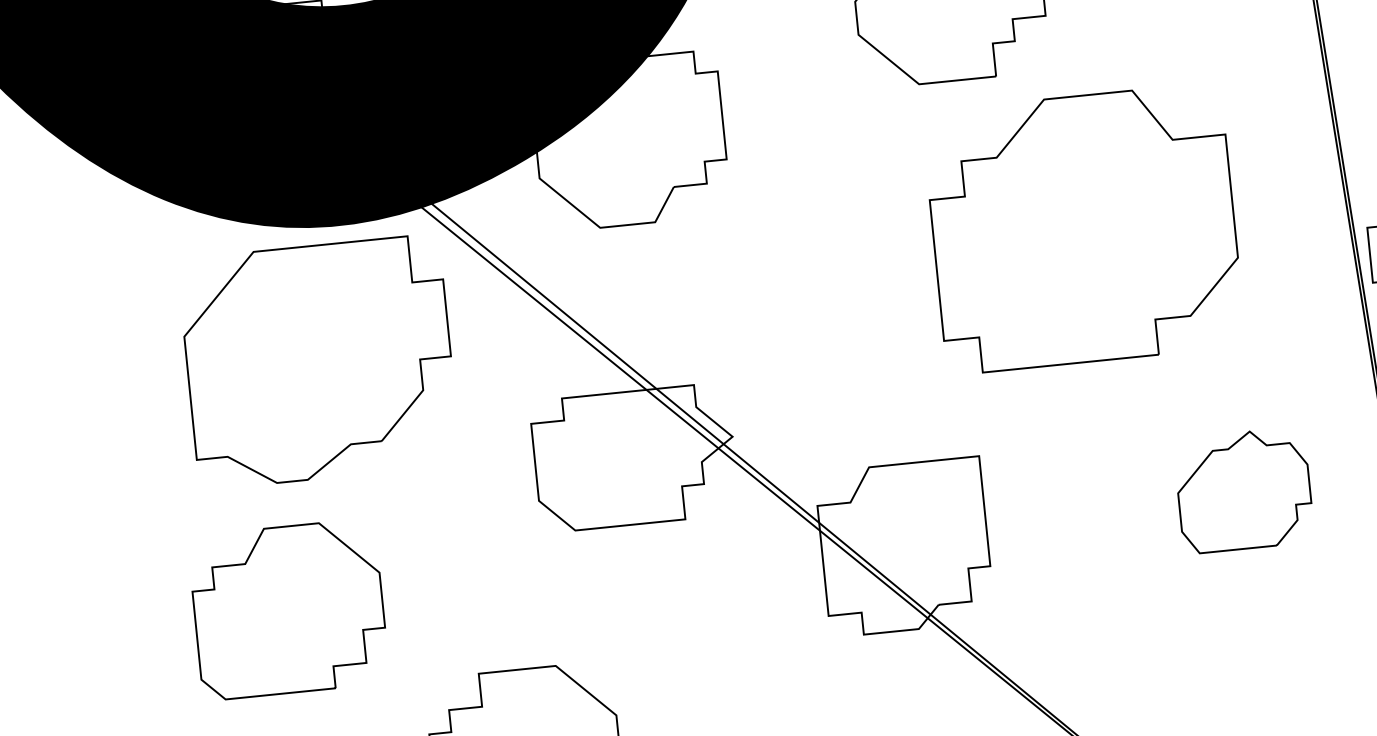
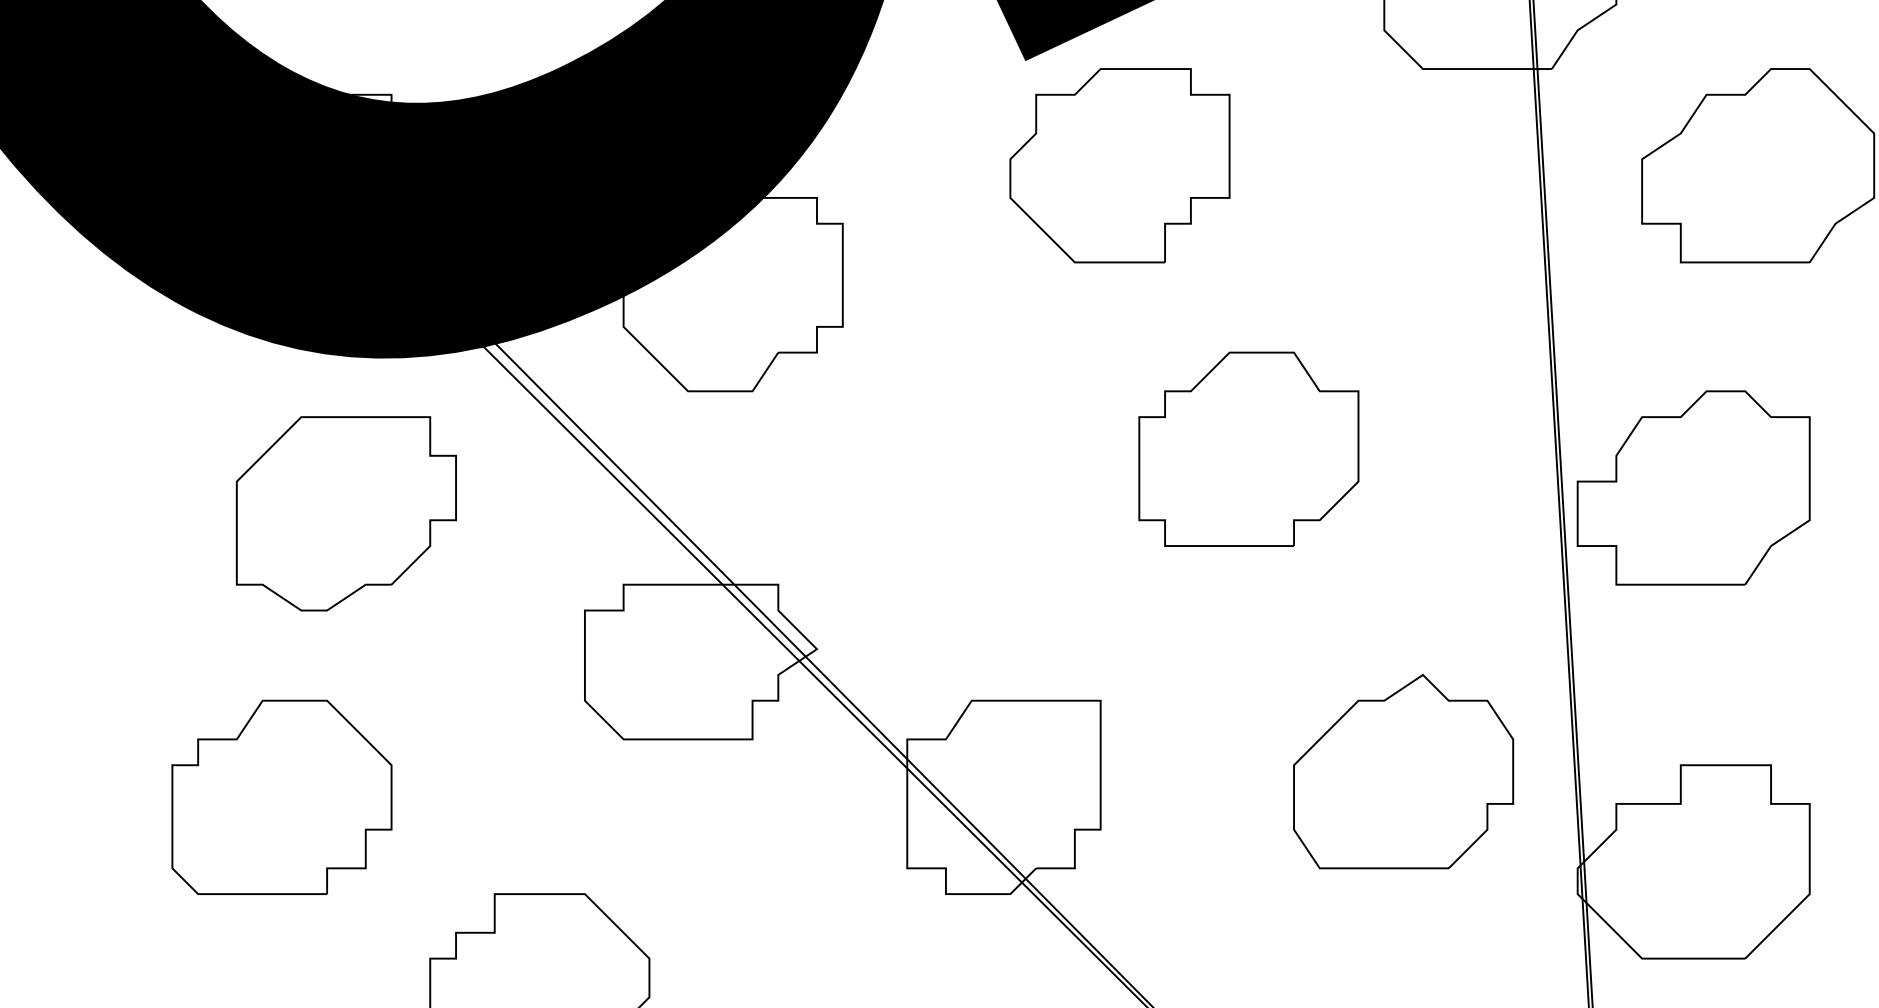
part: (1083, 228) -> (1248, 448), size x0.62
part: (319, 361) -> (346, 513), size x0.71
part: (1243, 490) -> (1403, 771), size x1.43

